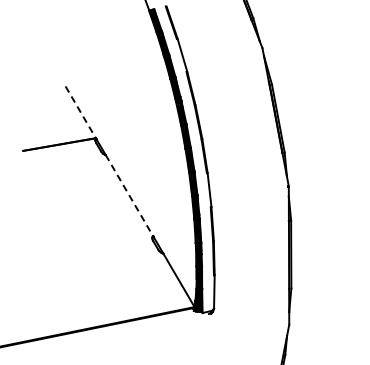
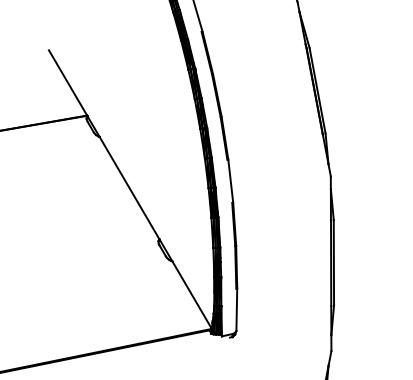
line: (80, 112) -> (67, 83), dashed -> solid
line: (129, 195) -> (129, 187), dashed -> solid

